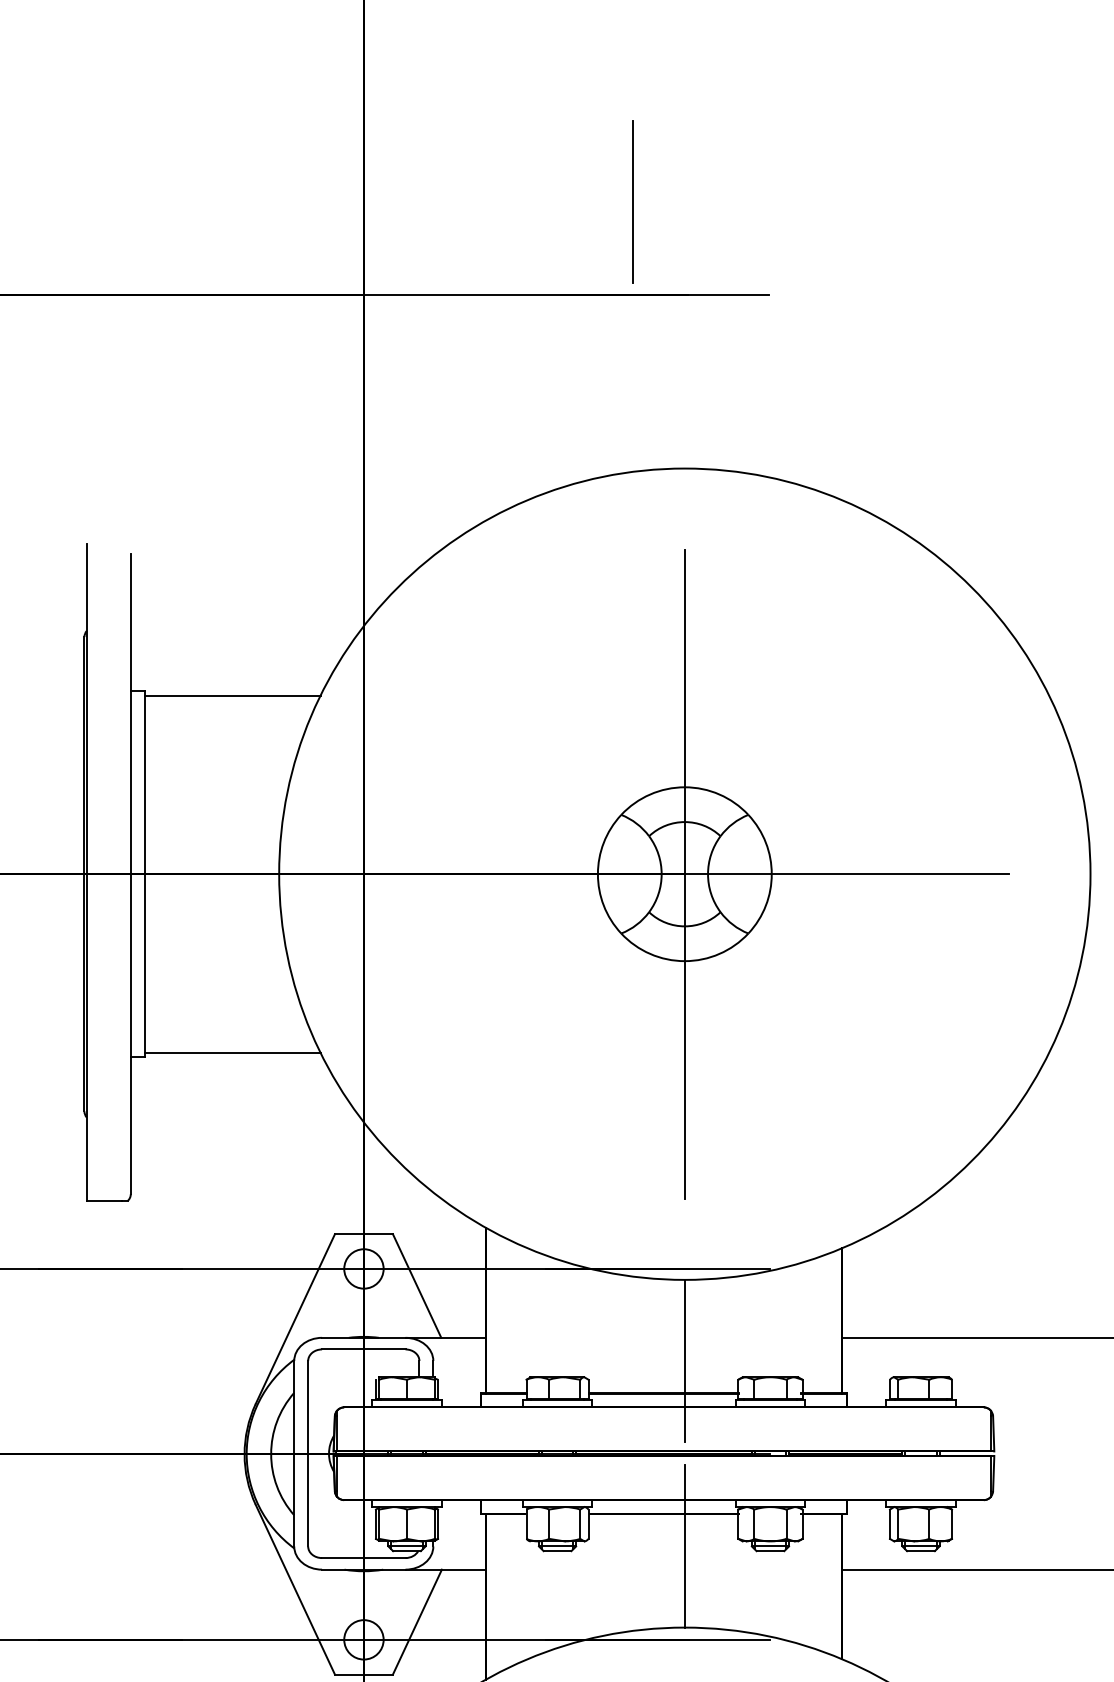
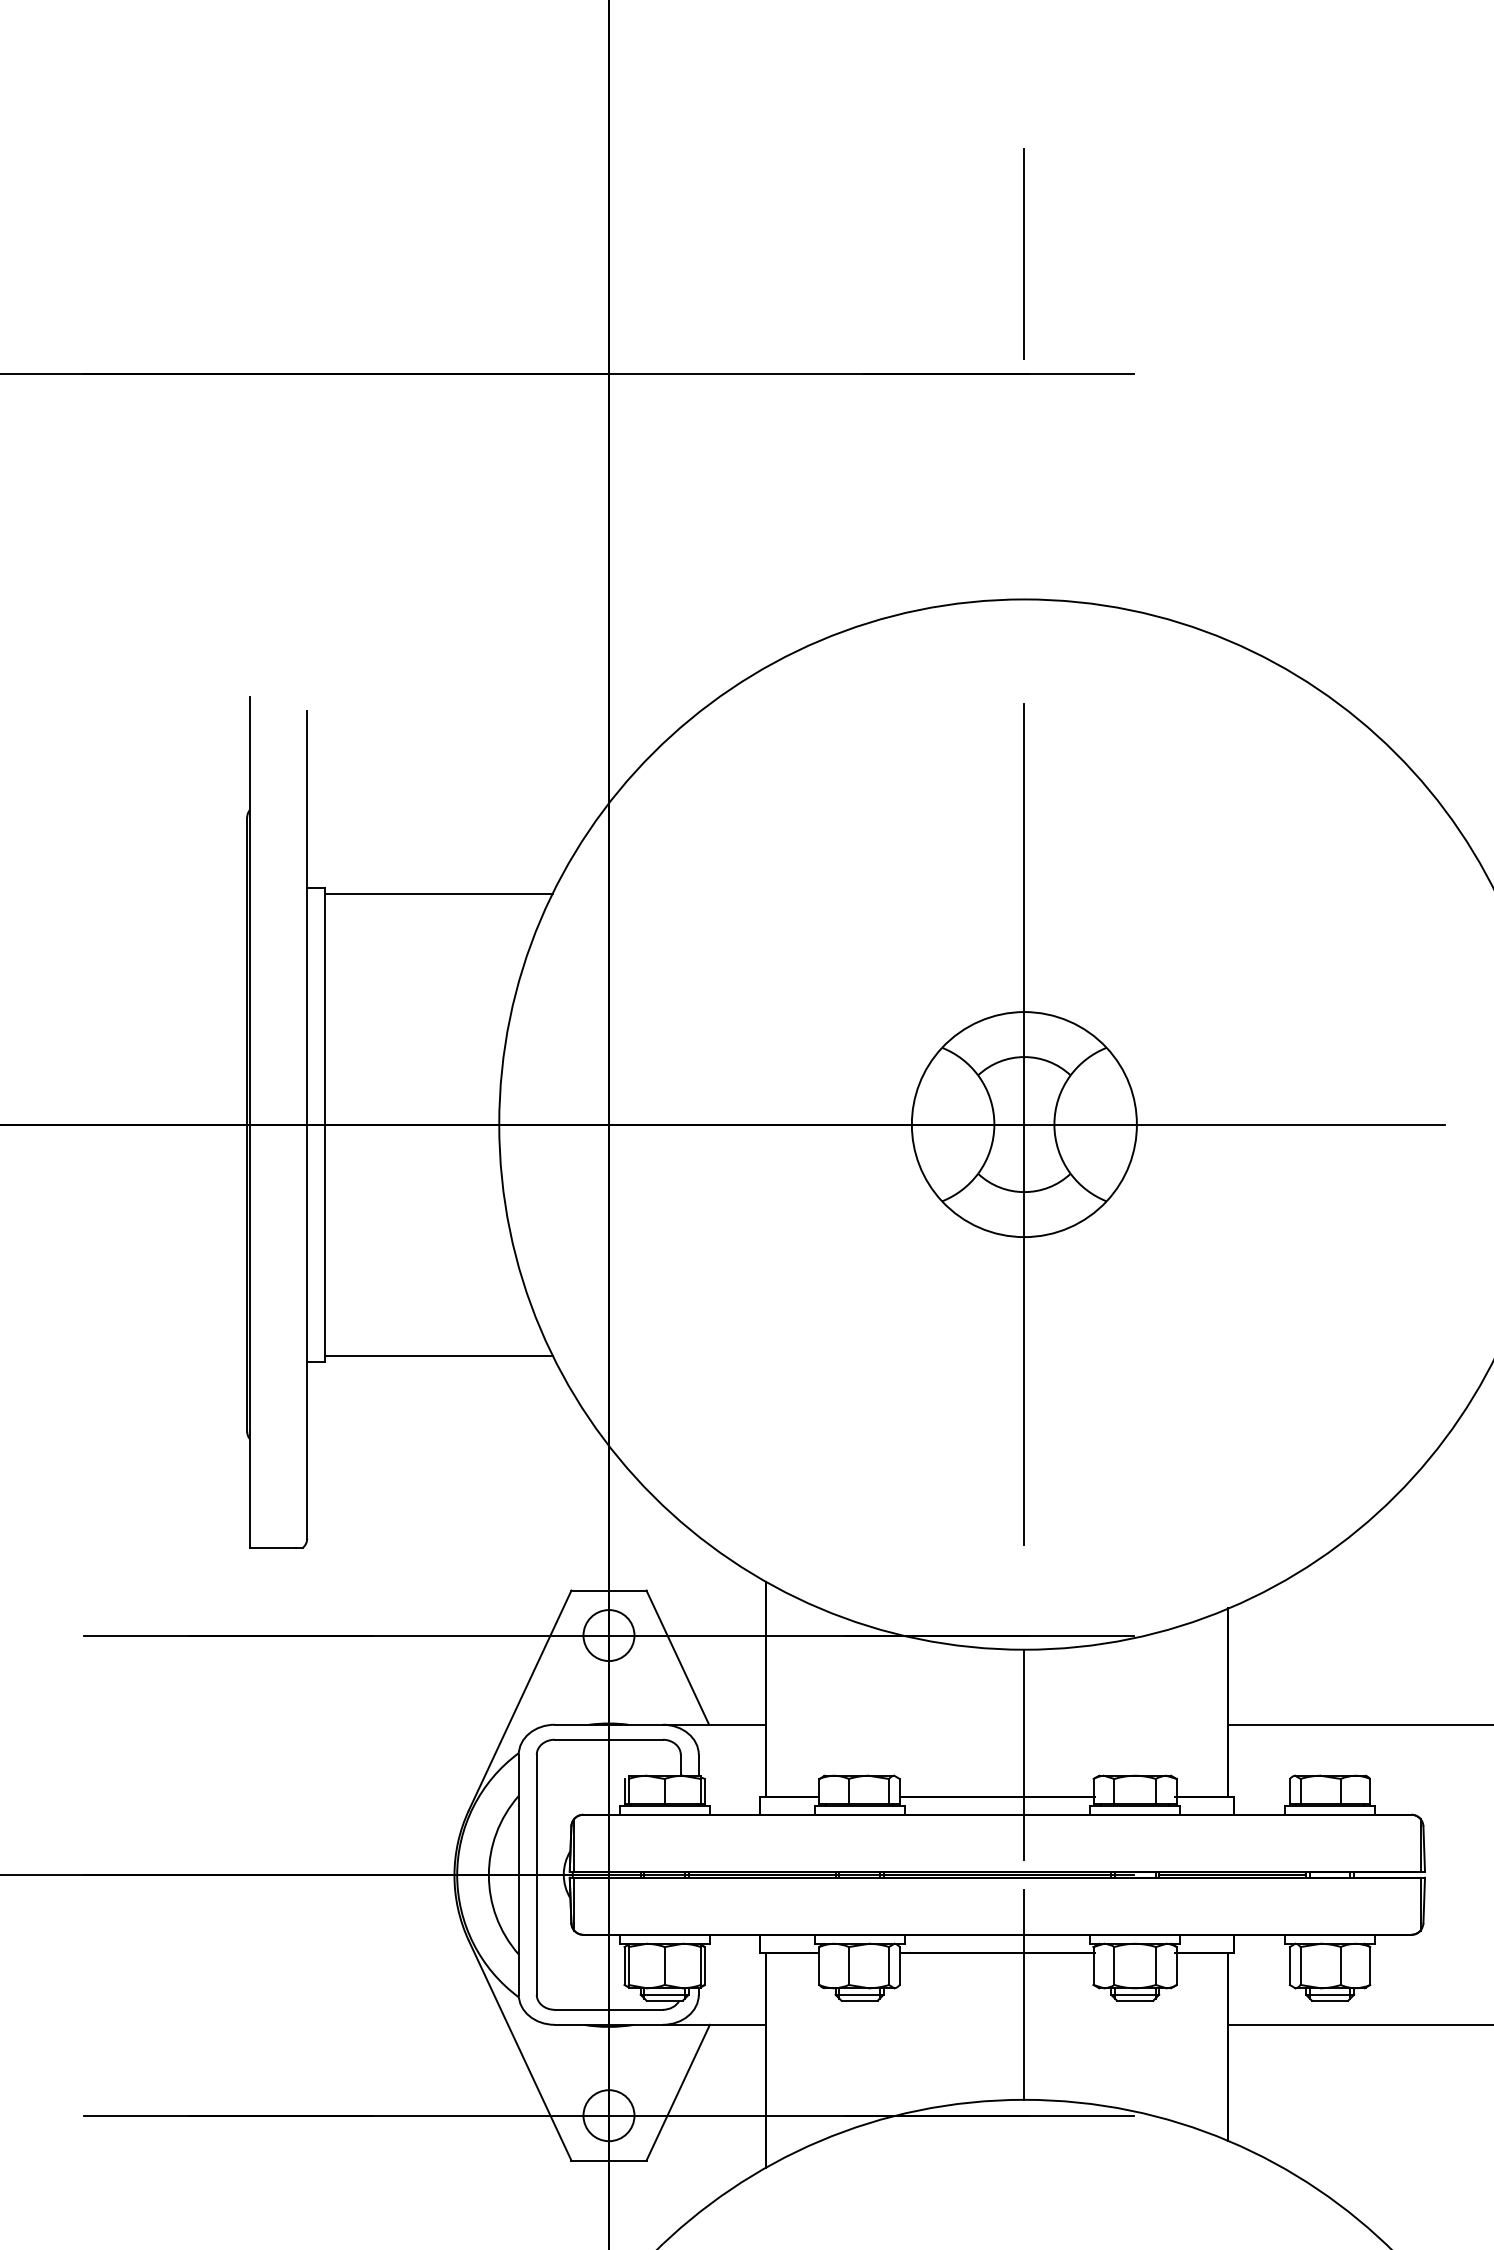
line: (632, 201) -> (1023, 253), moved

